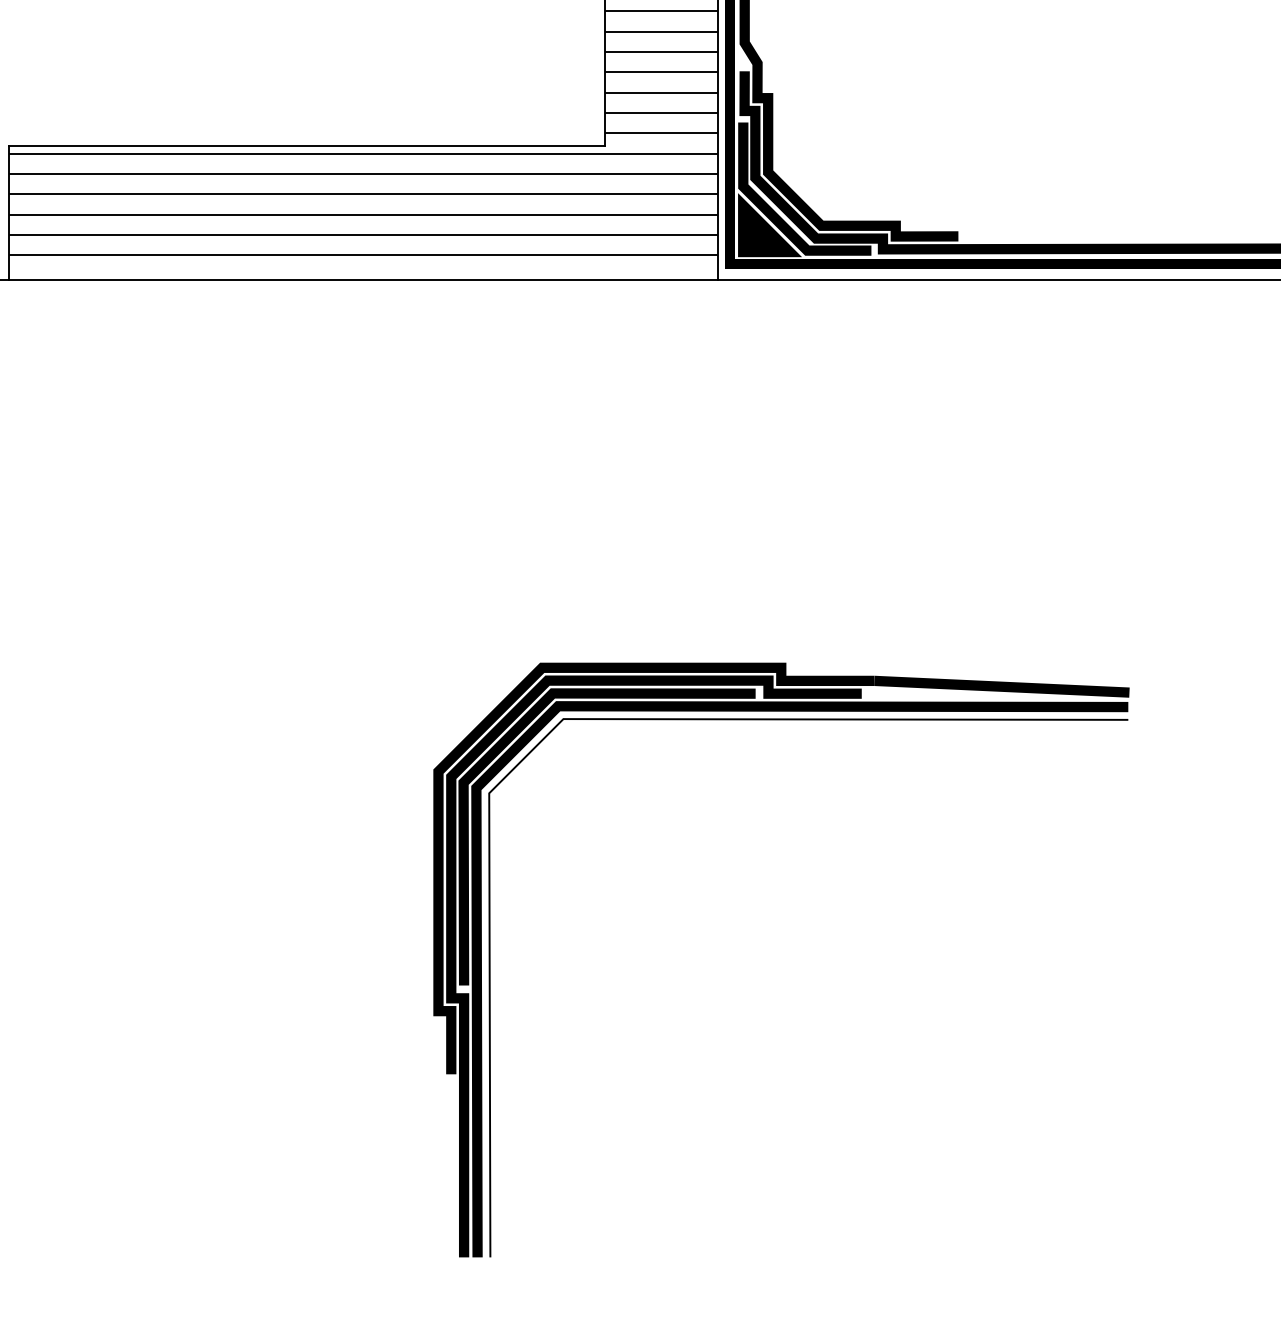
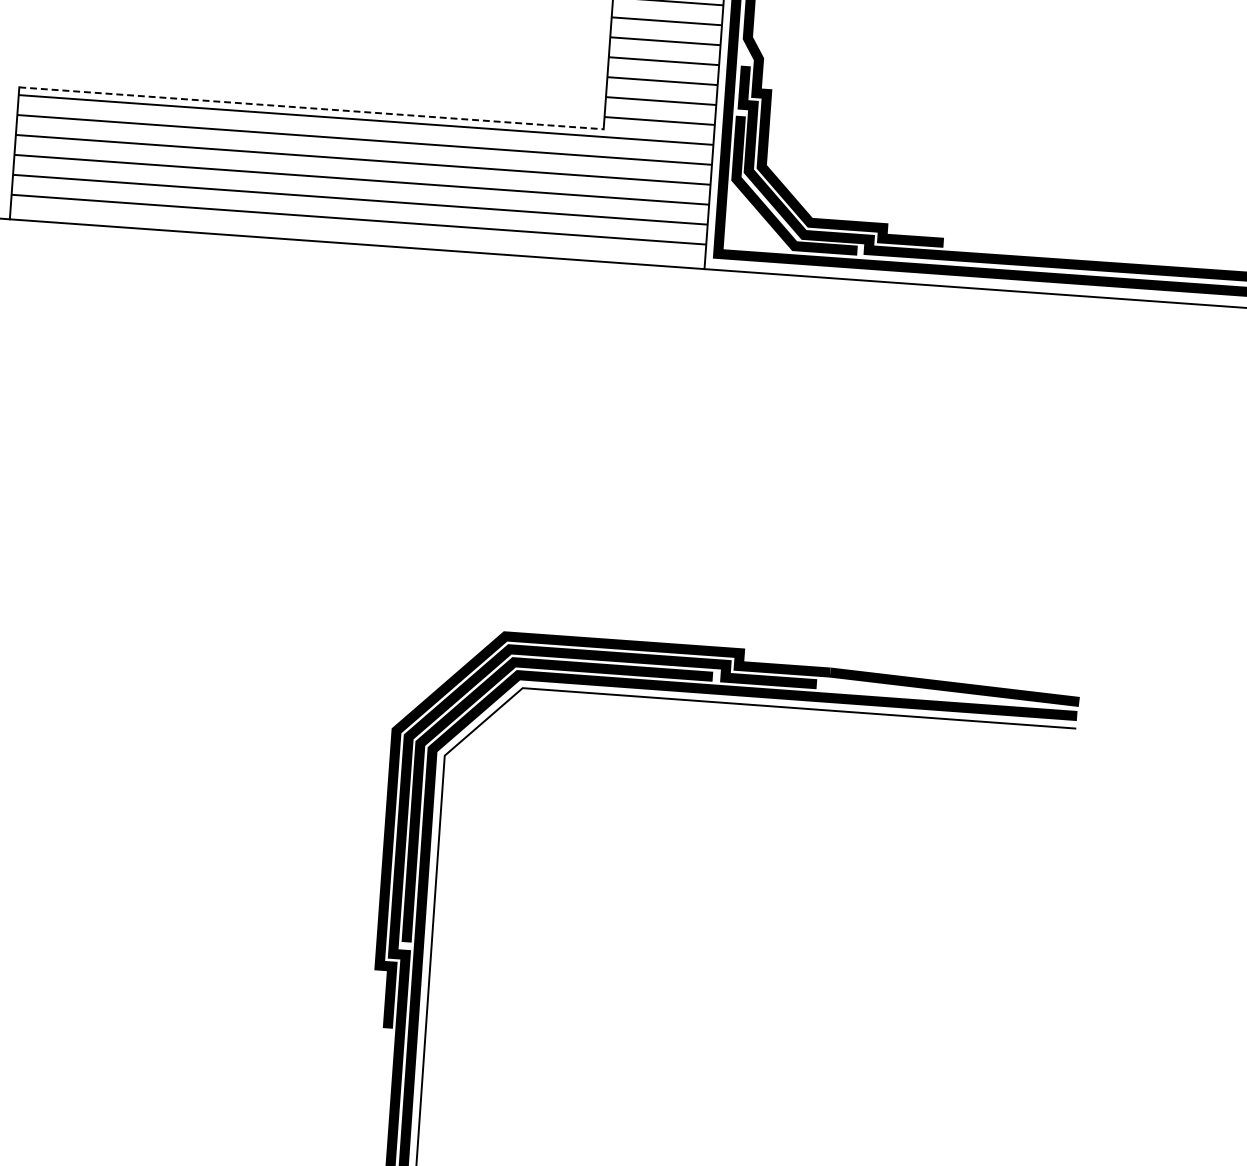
line: (307, 145) -> (312, 108), solid -> dashed
fill: (770, 225) -> (760, 218), removed

